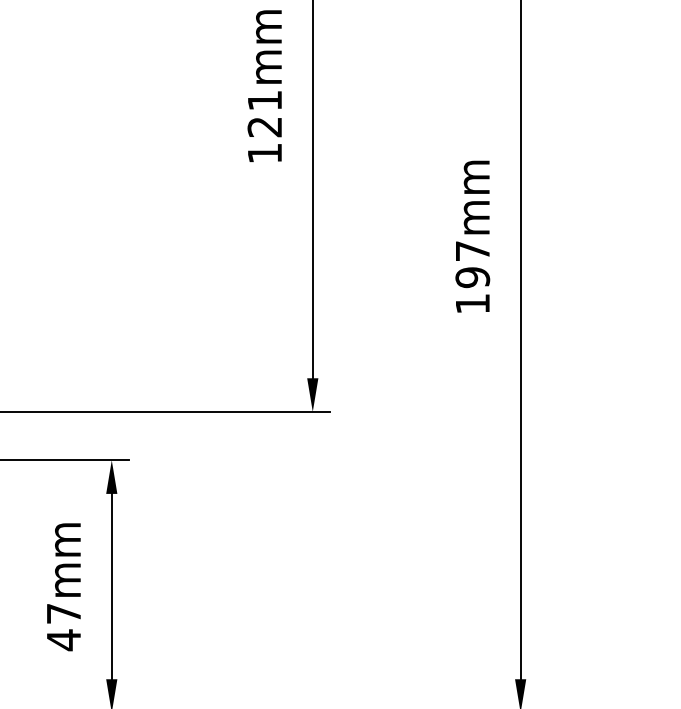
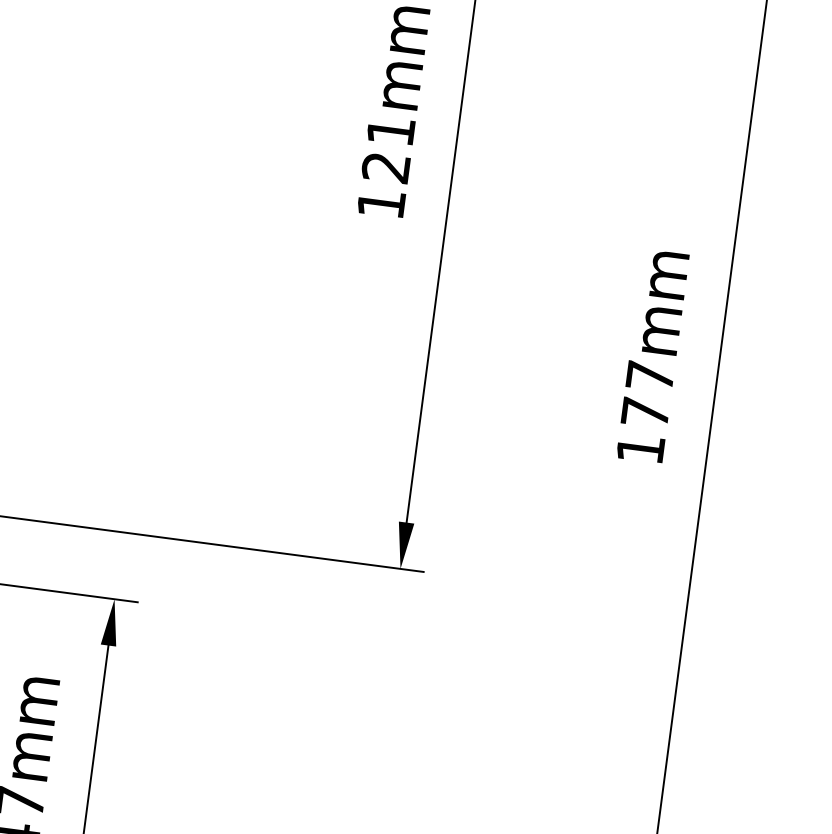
text: (472, 277) -> (645, 412), 197mm -> 177mm

